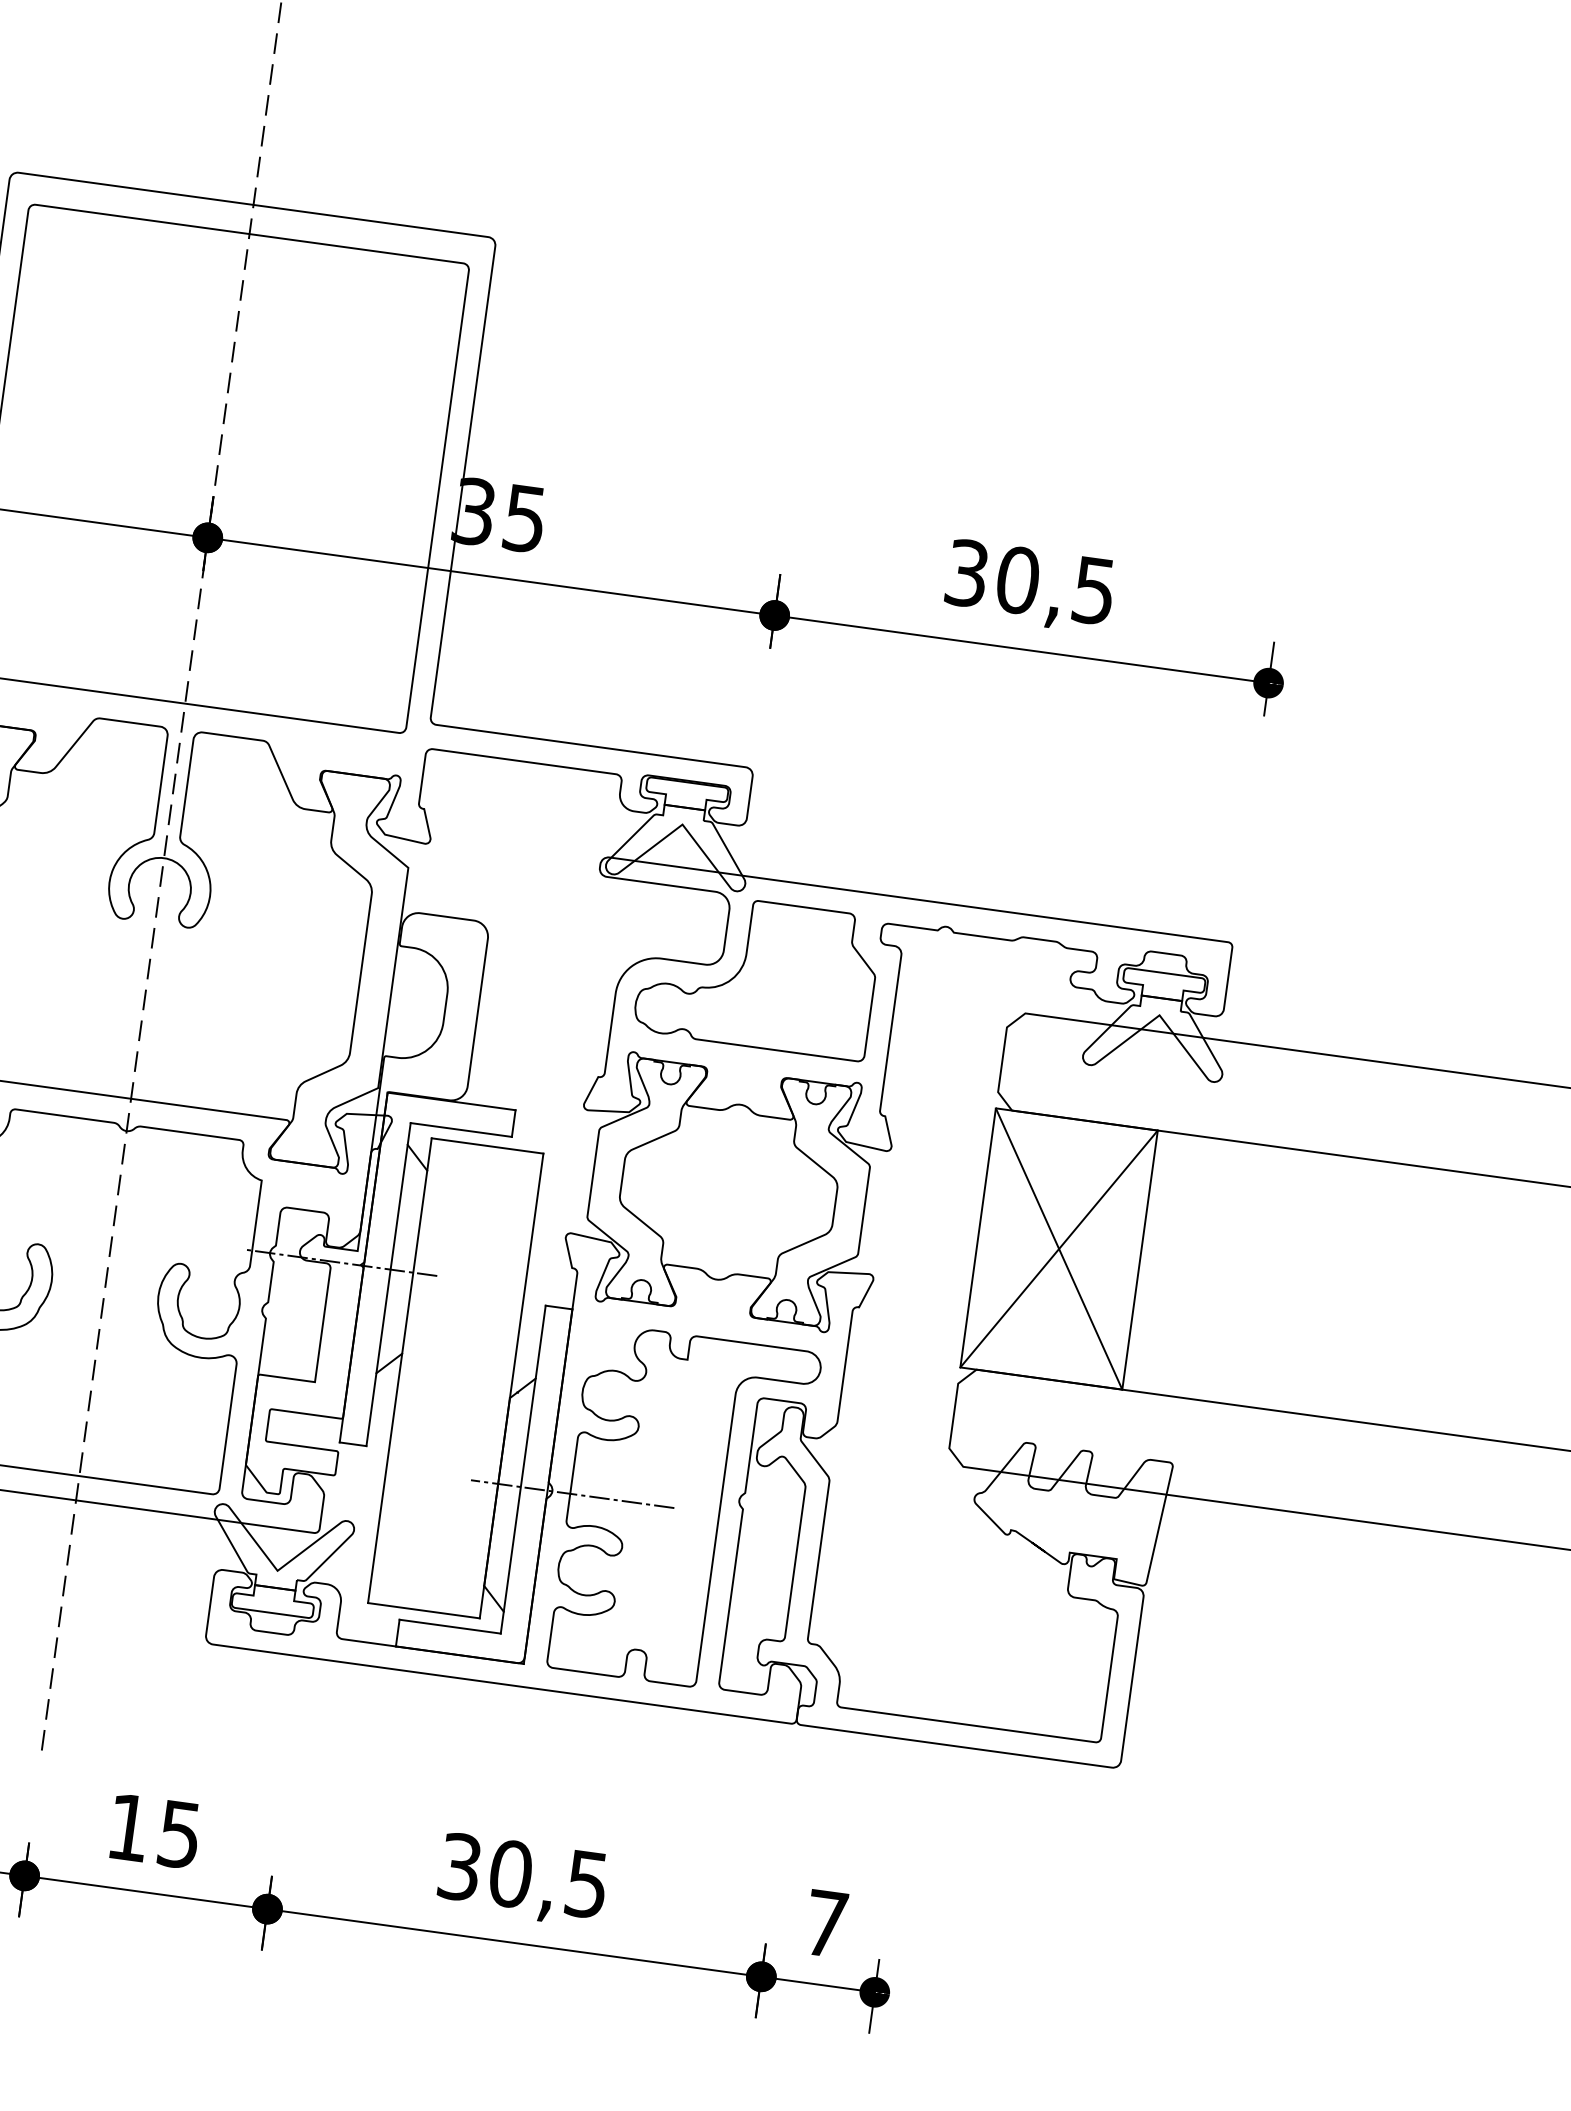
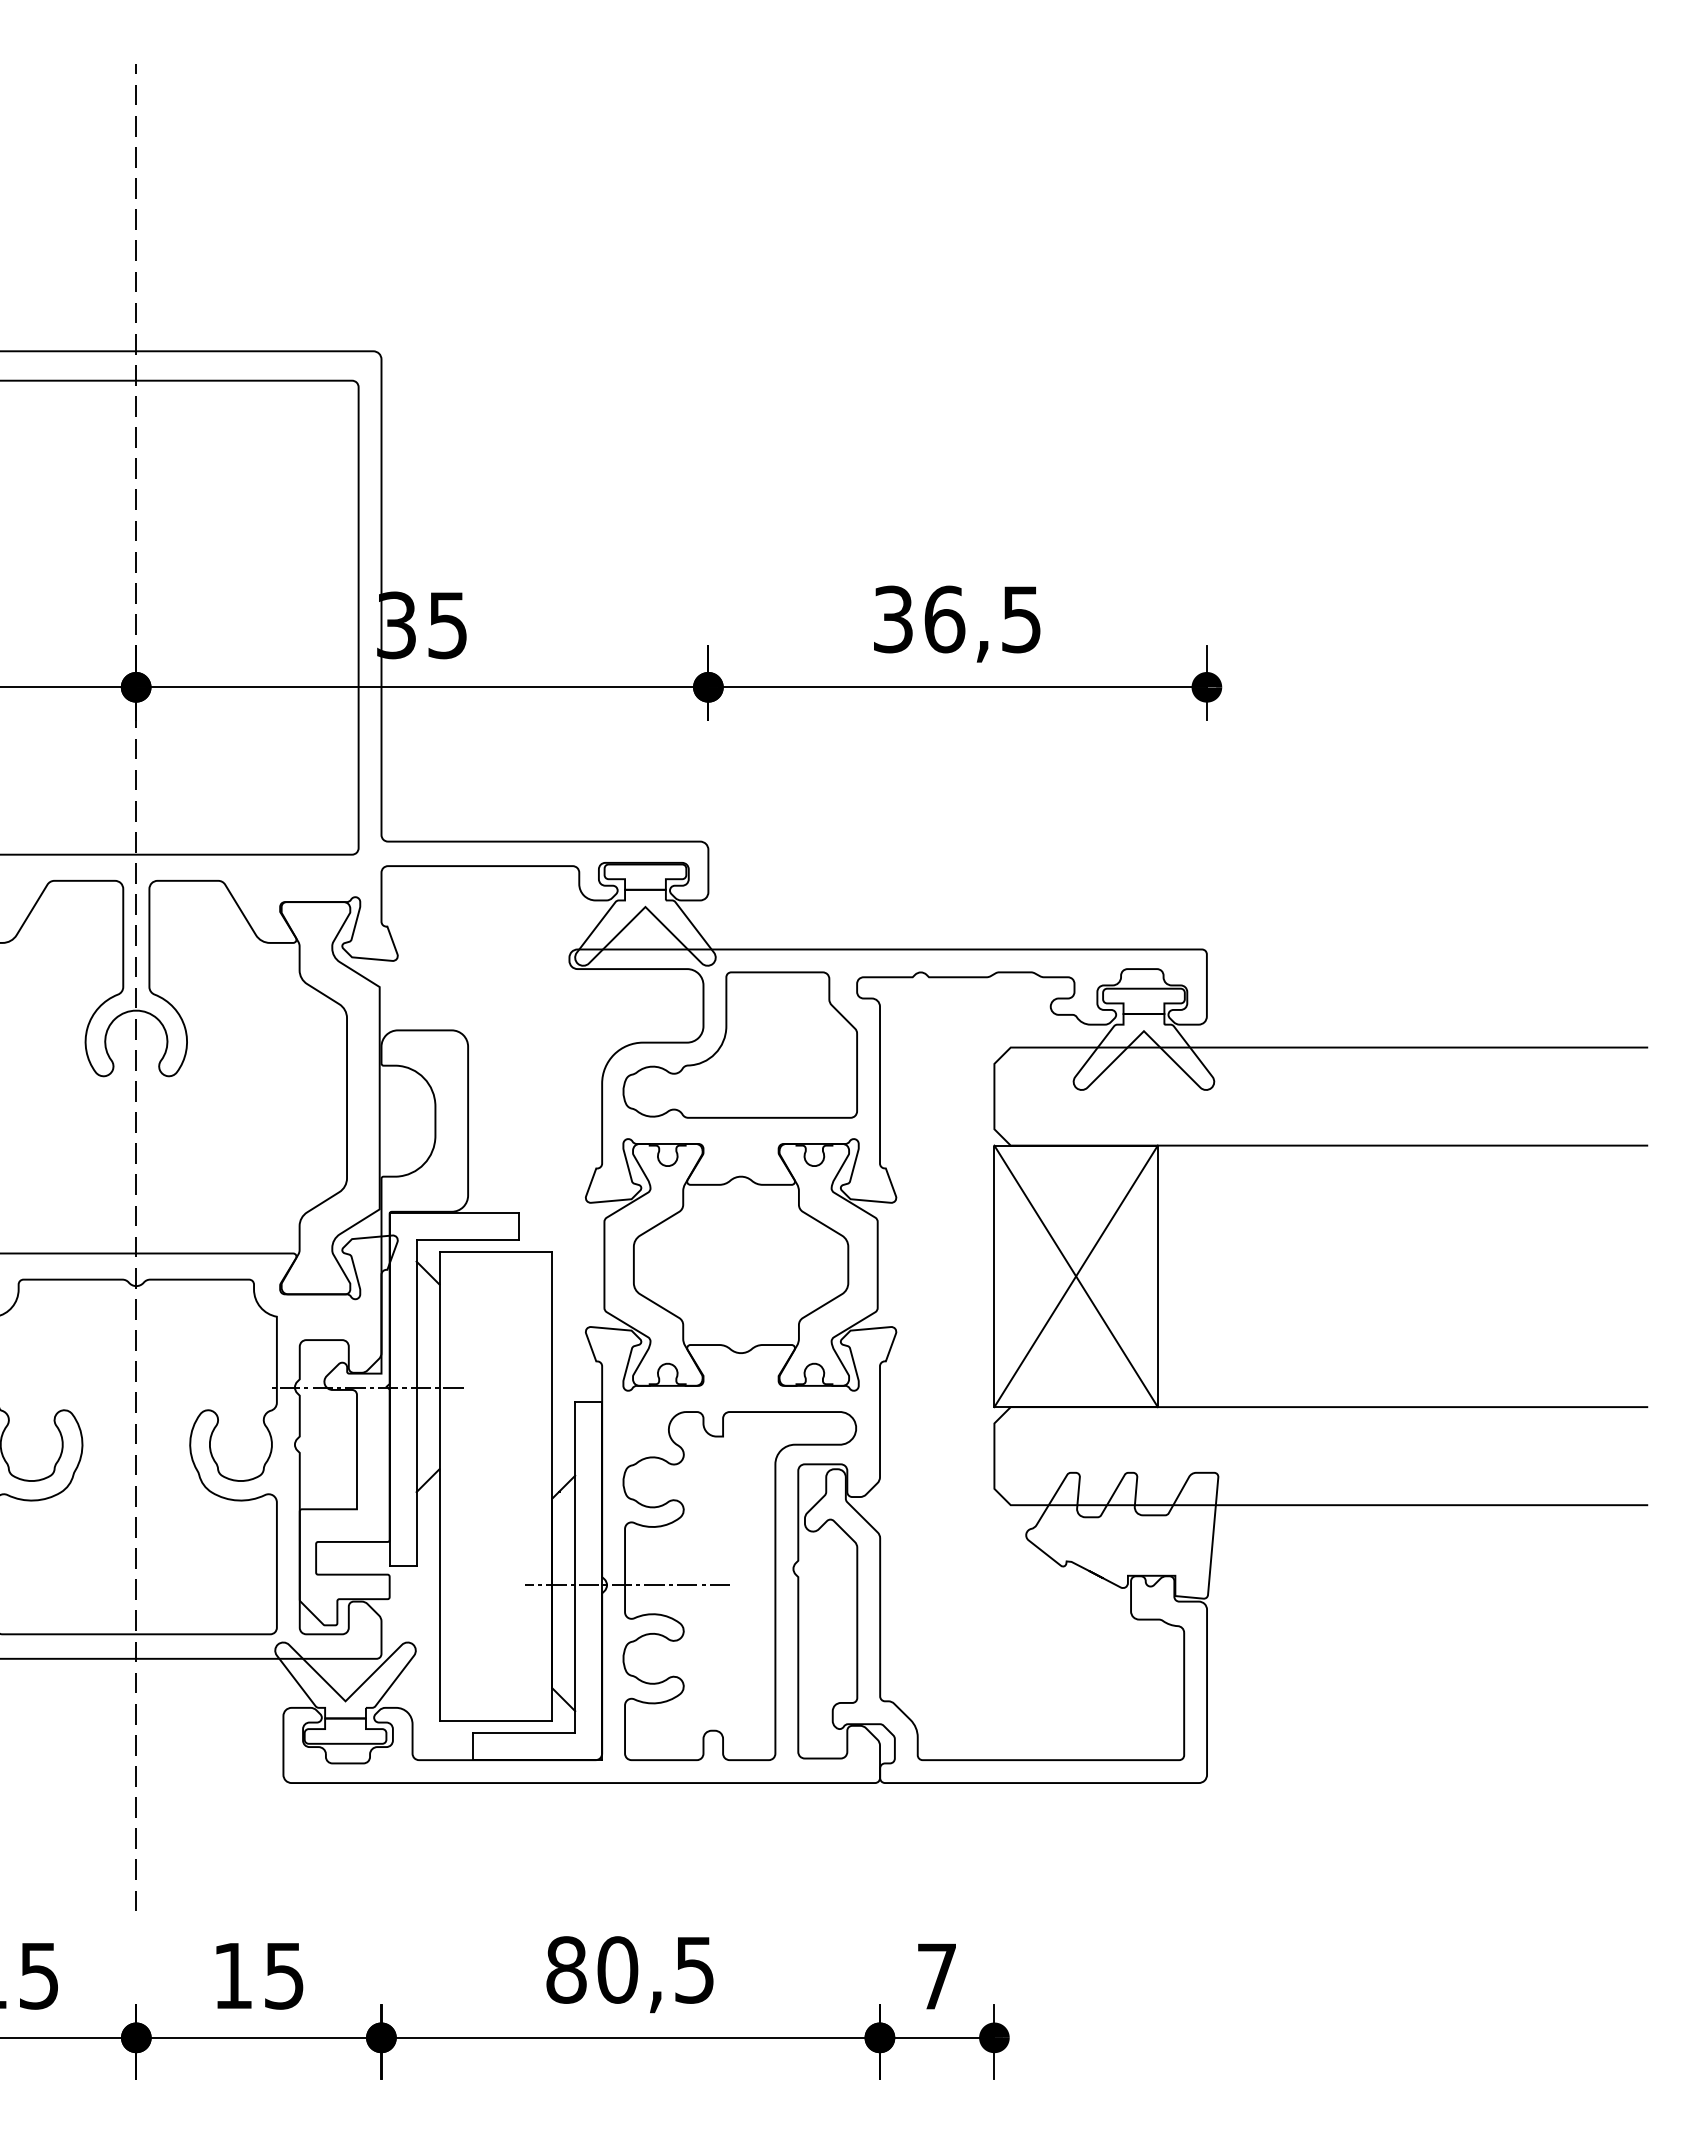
text: (1017, 580) -> (944, 619), 30,5 -> 36,5
text: (460, 1866) -> (566, 1969), 30,5 -> 80,5

